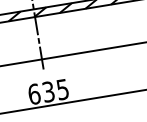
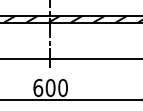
text: (55, 90) -> (56, 87), 635 -> 600

